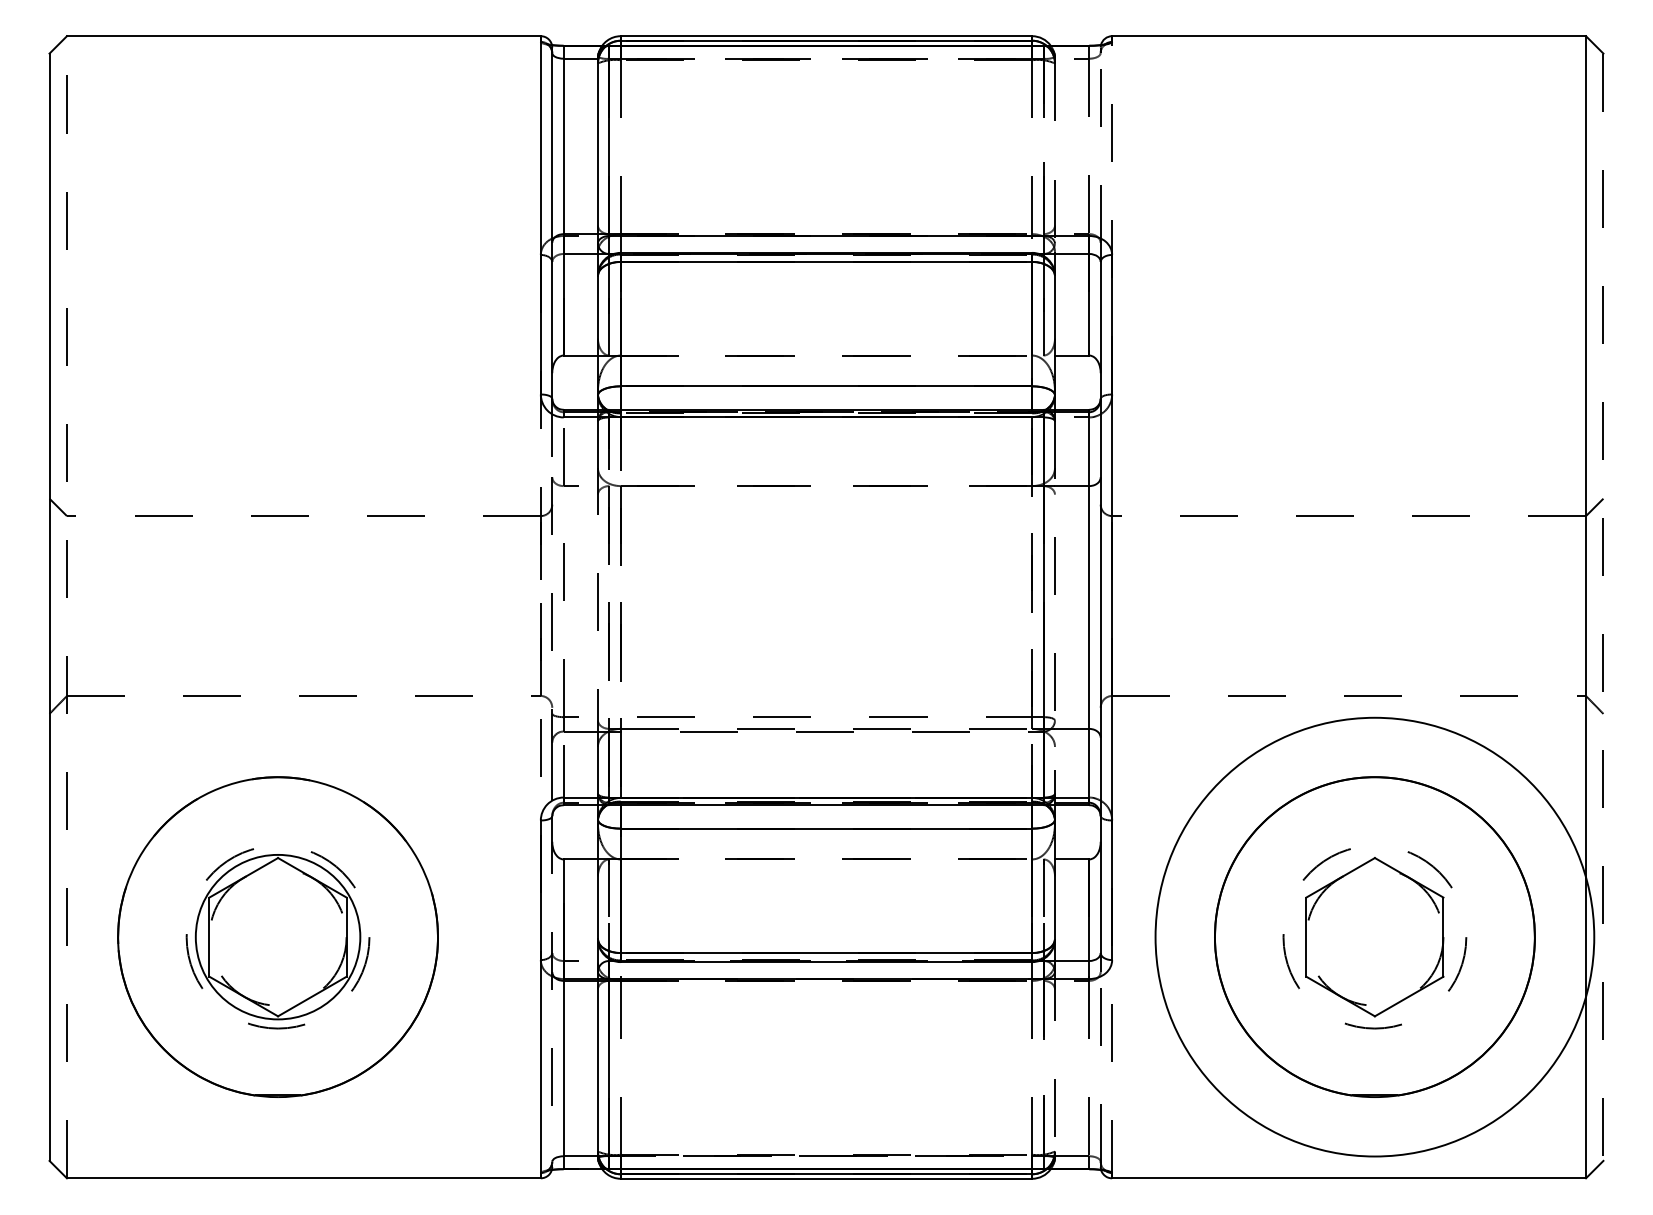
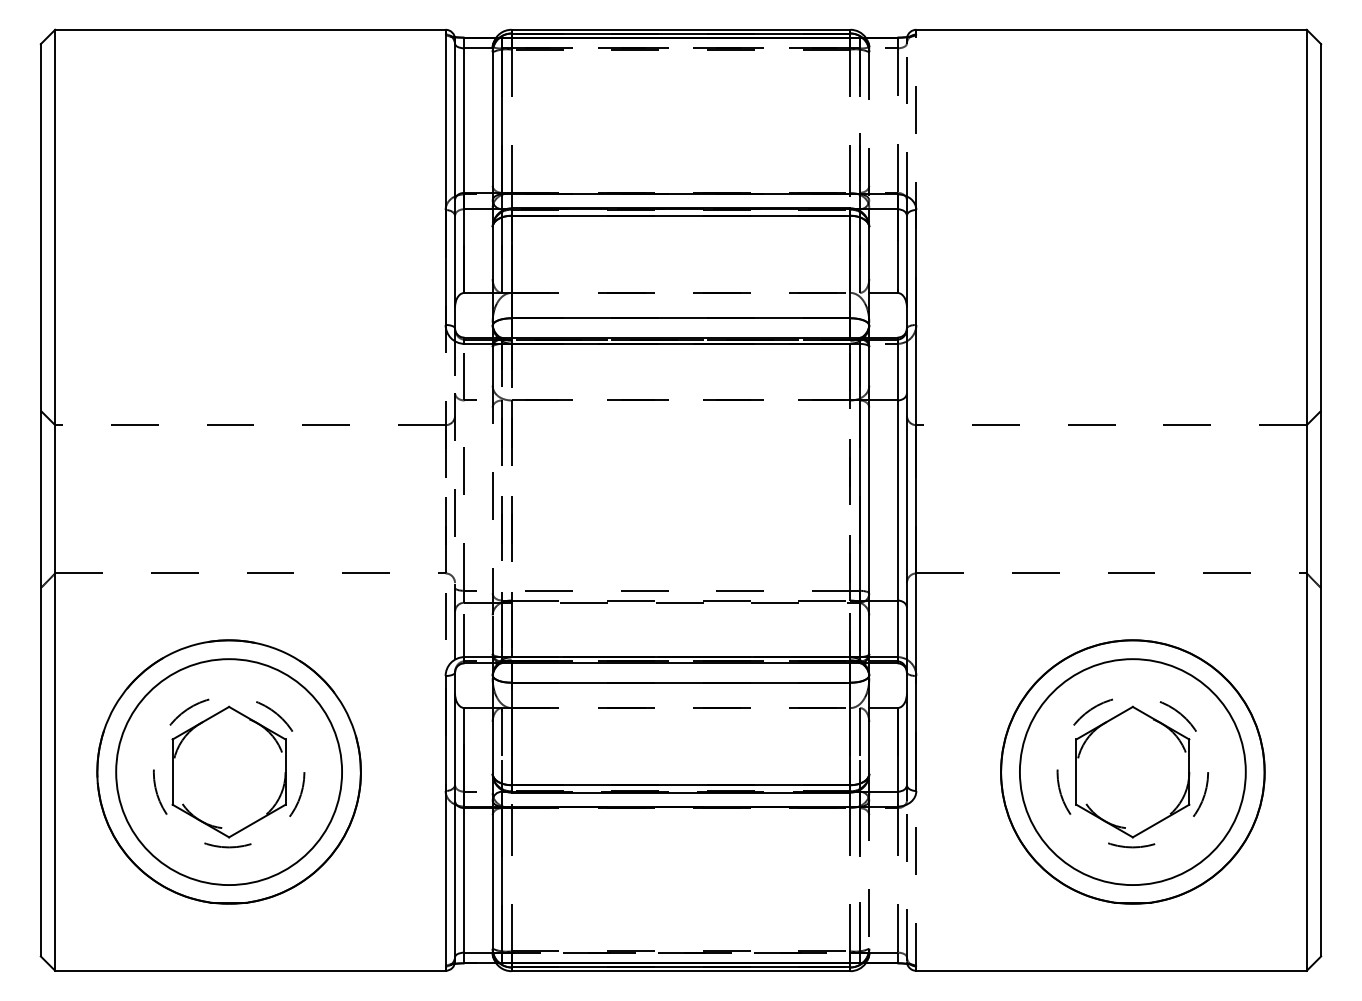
line: (67, 607) -> (55, 500), dashed -> solid
line: (1603, 607) -> (1321, 500), dashed -> solid
line: (1055, 608) -> (869, 501), dashed -> solid
circle: (278, 937) -> (229, 772), size x1.67
circle: (1374, 937) -> (1132, 772), size x0.62
line: (552, 992) -> (455, 817), dashed -> solid

